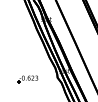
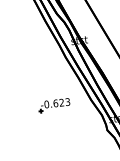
part: (27, 79) -> (53, 105), moved

